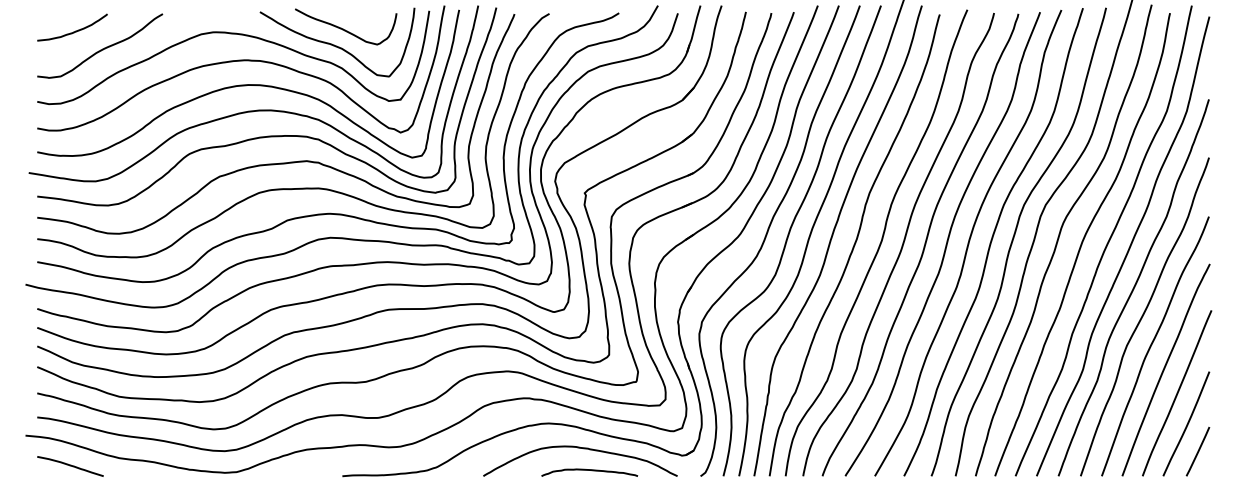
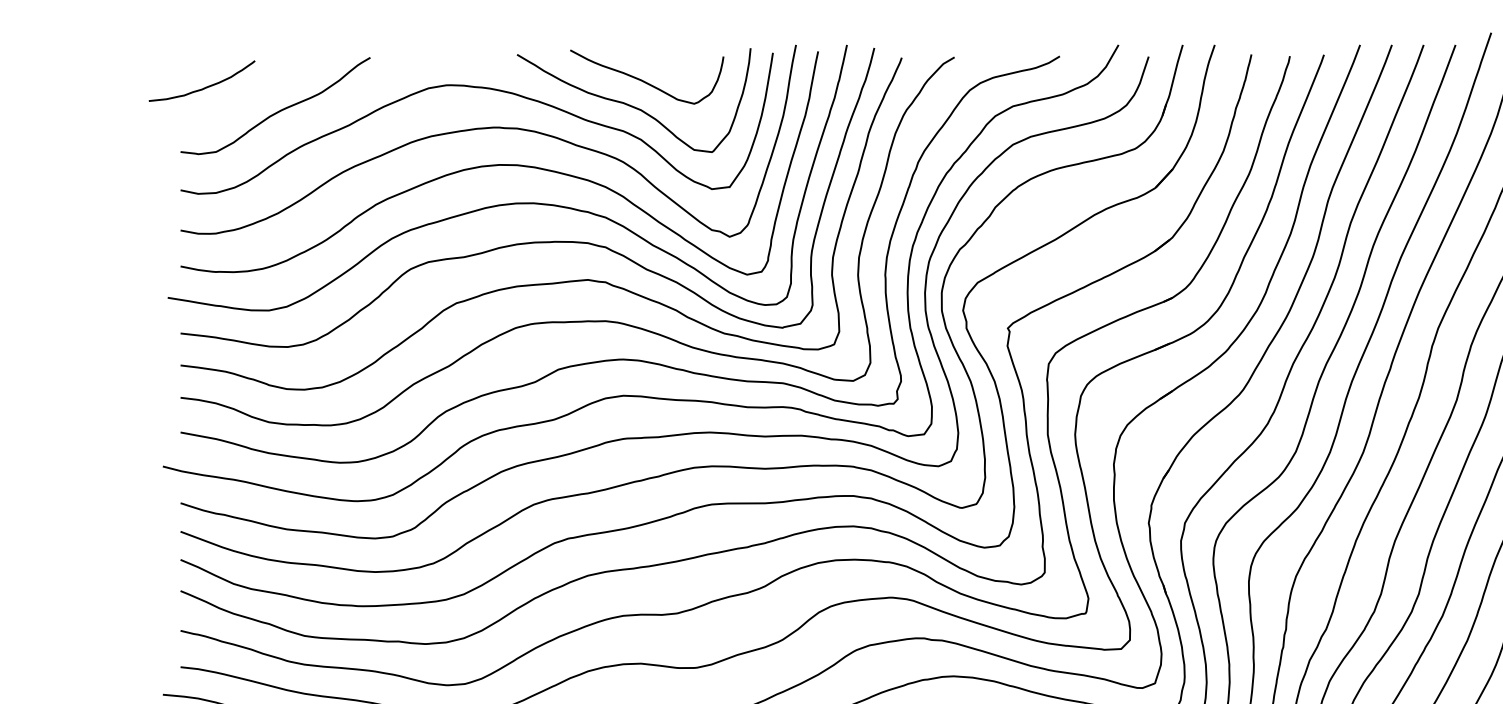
curve: (73, 31) -> (203, 87), moved

